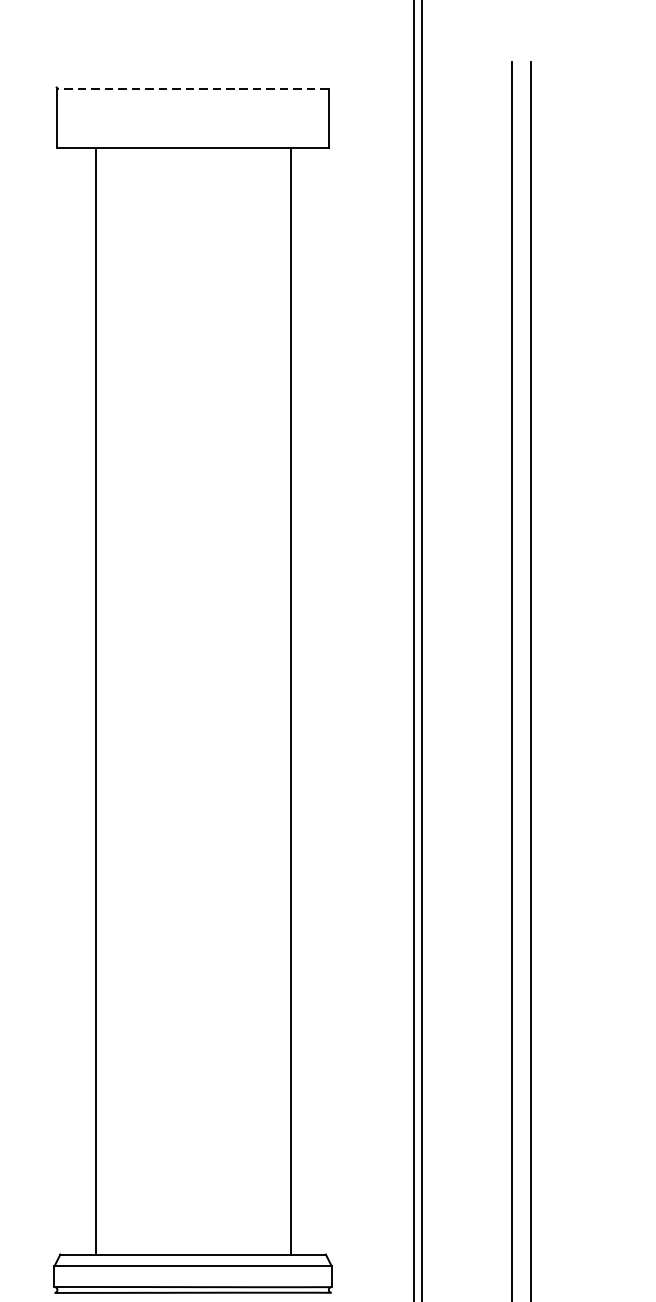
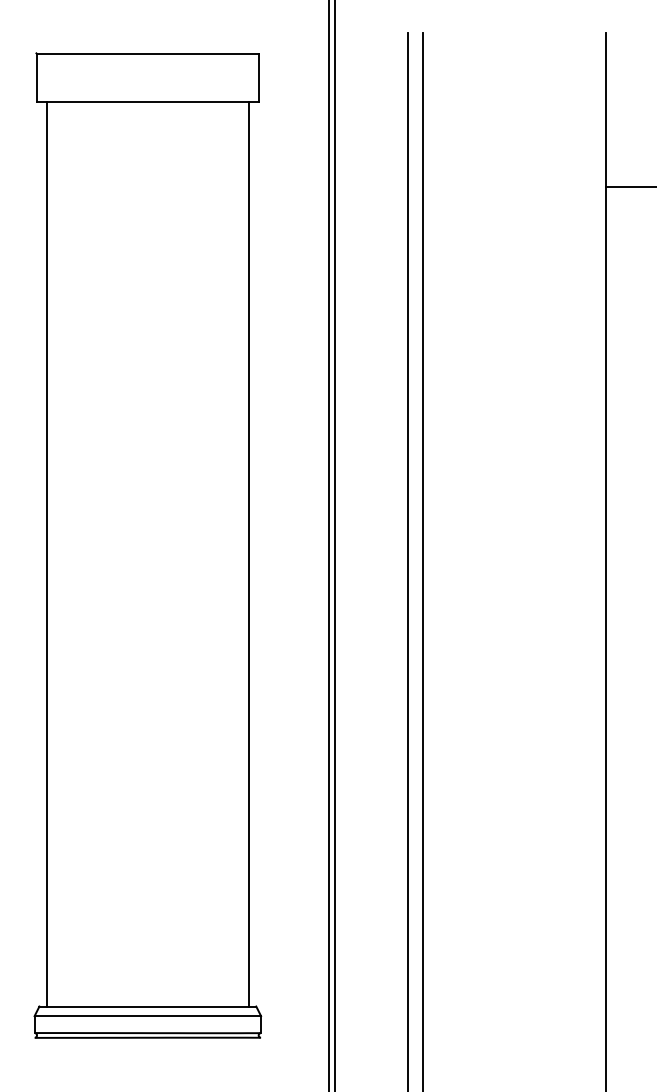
line: (192, 88) -> (147, 54), dashed -> solid
line: (95, 701) -> (46, 554), moved
line: (291, 701) -> (249, 554), moved

